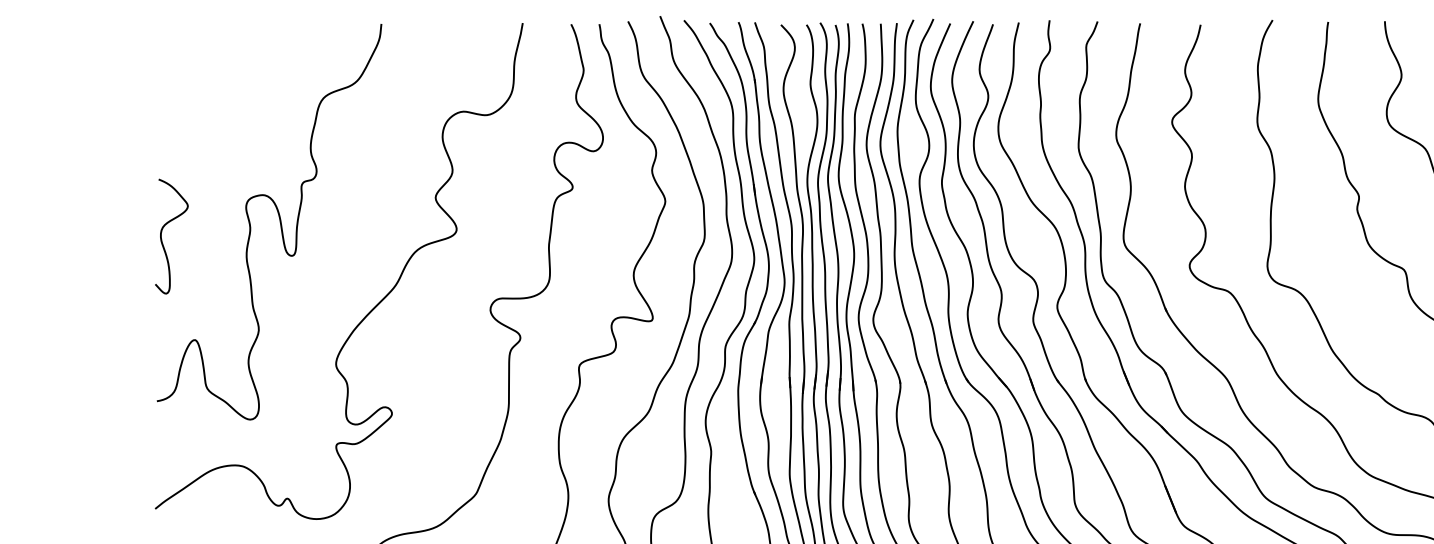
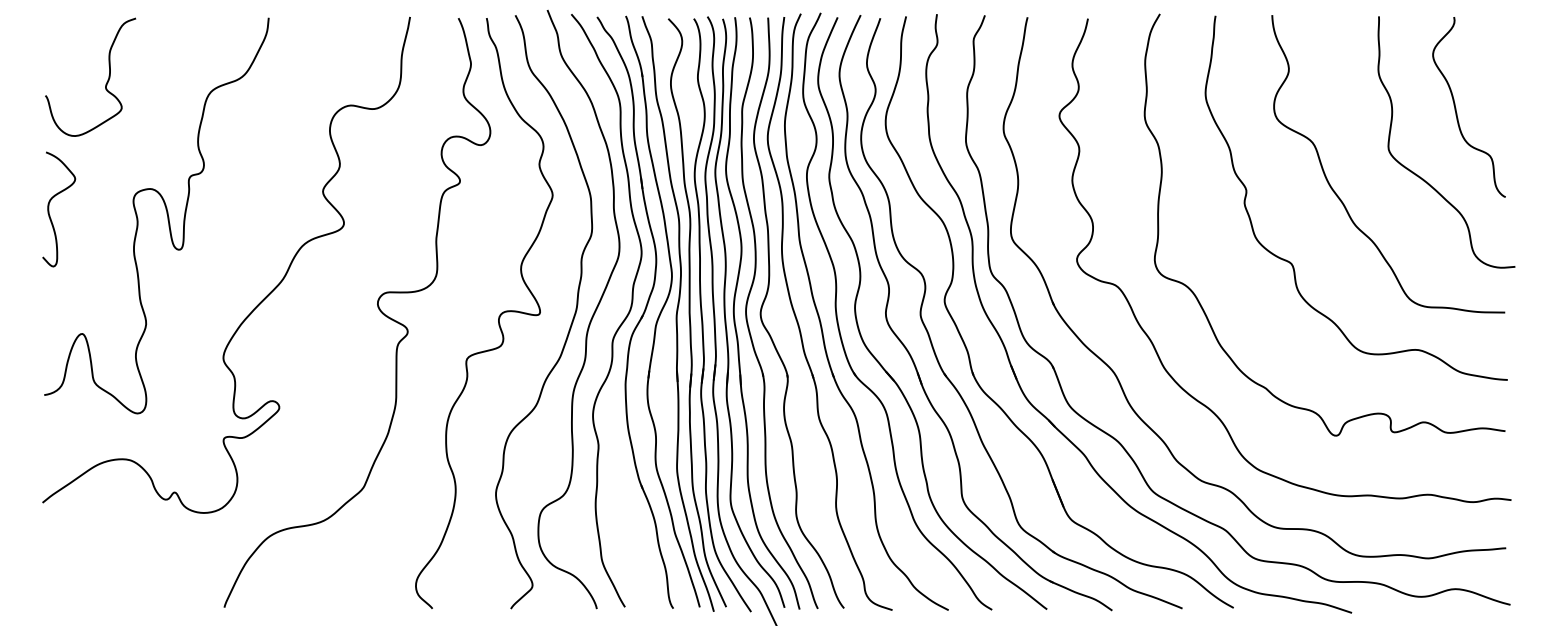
curve: (218, 90) -> (105, 84), added
curve: (162, 236) -> (49, 209), moved

